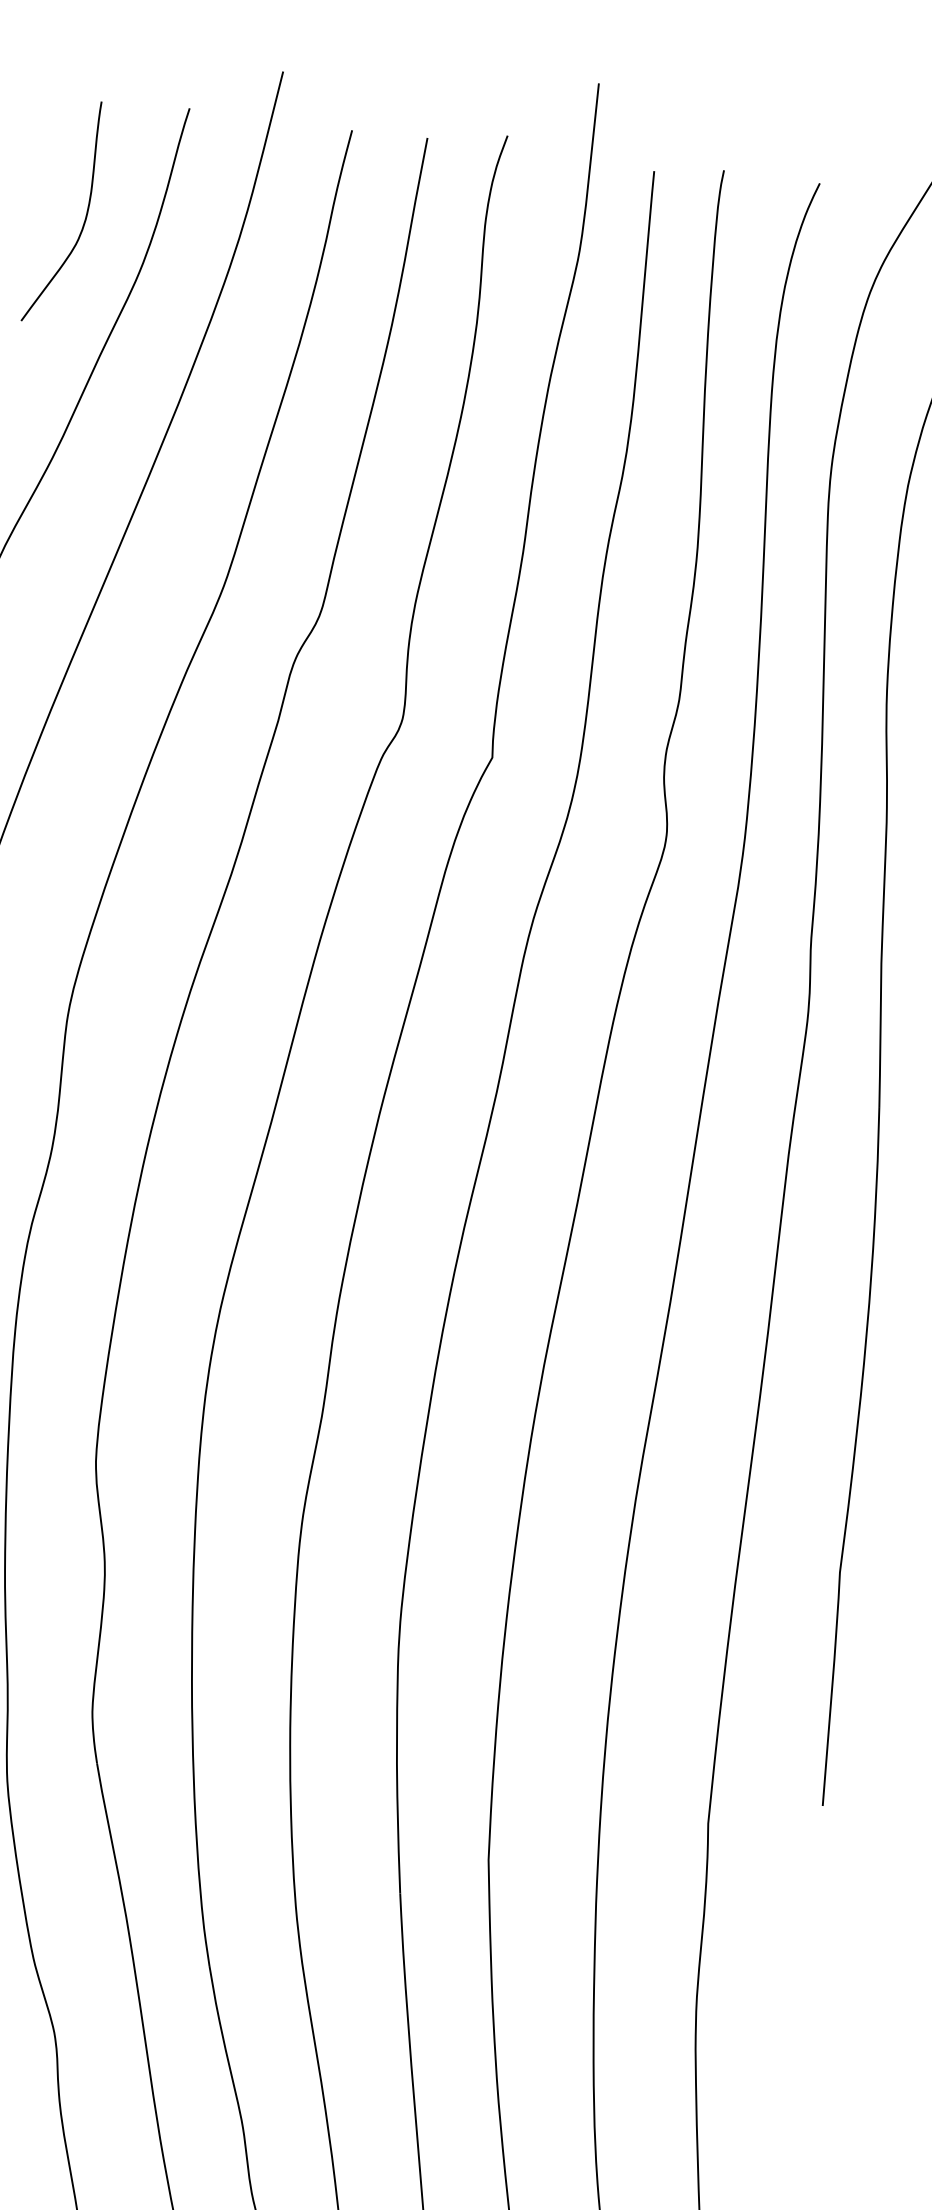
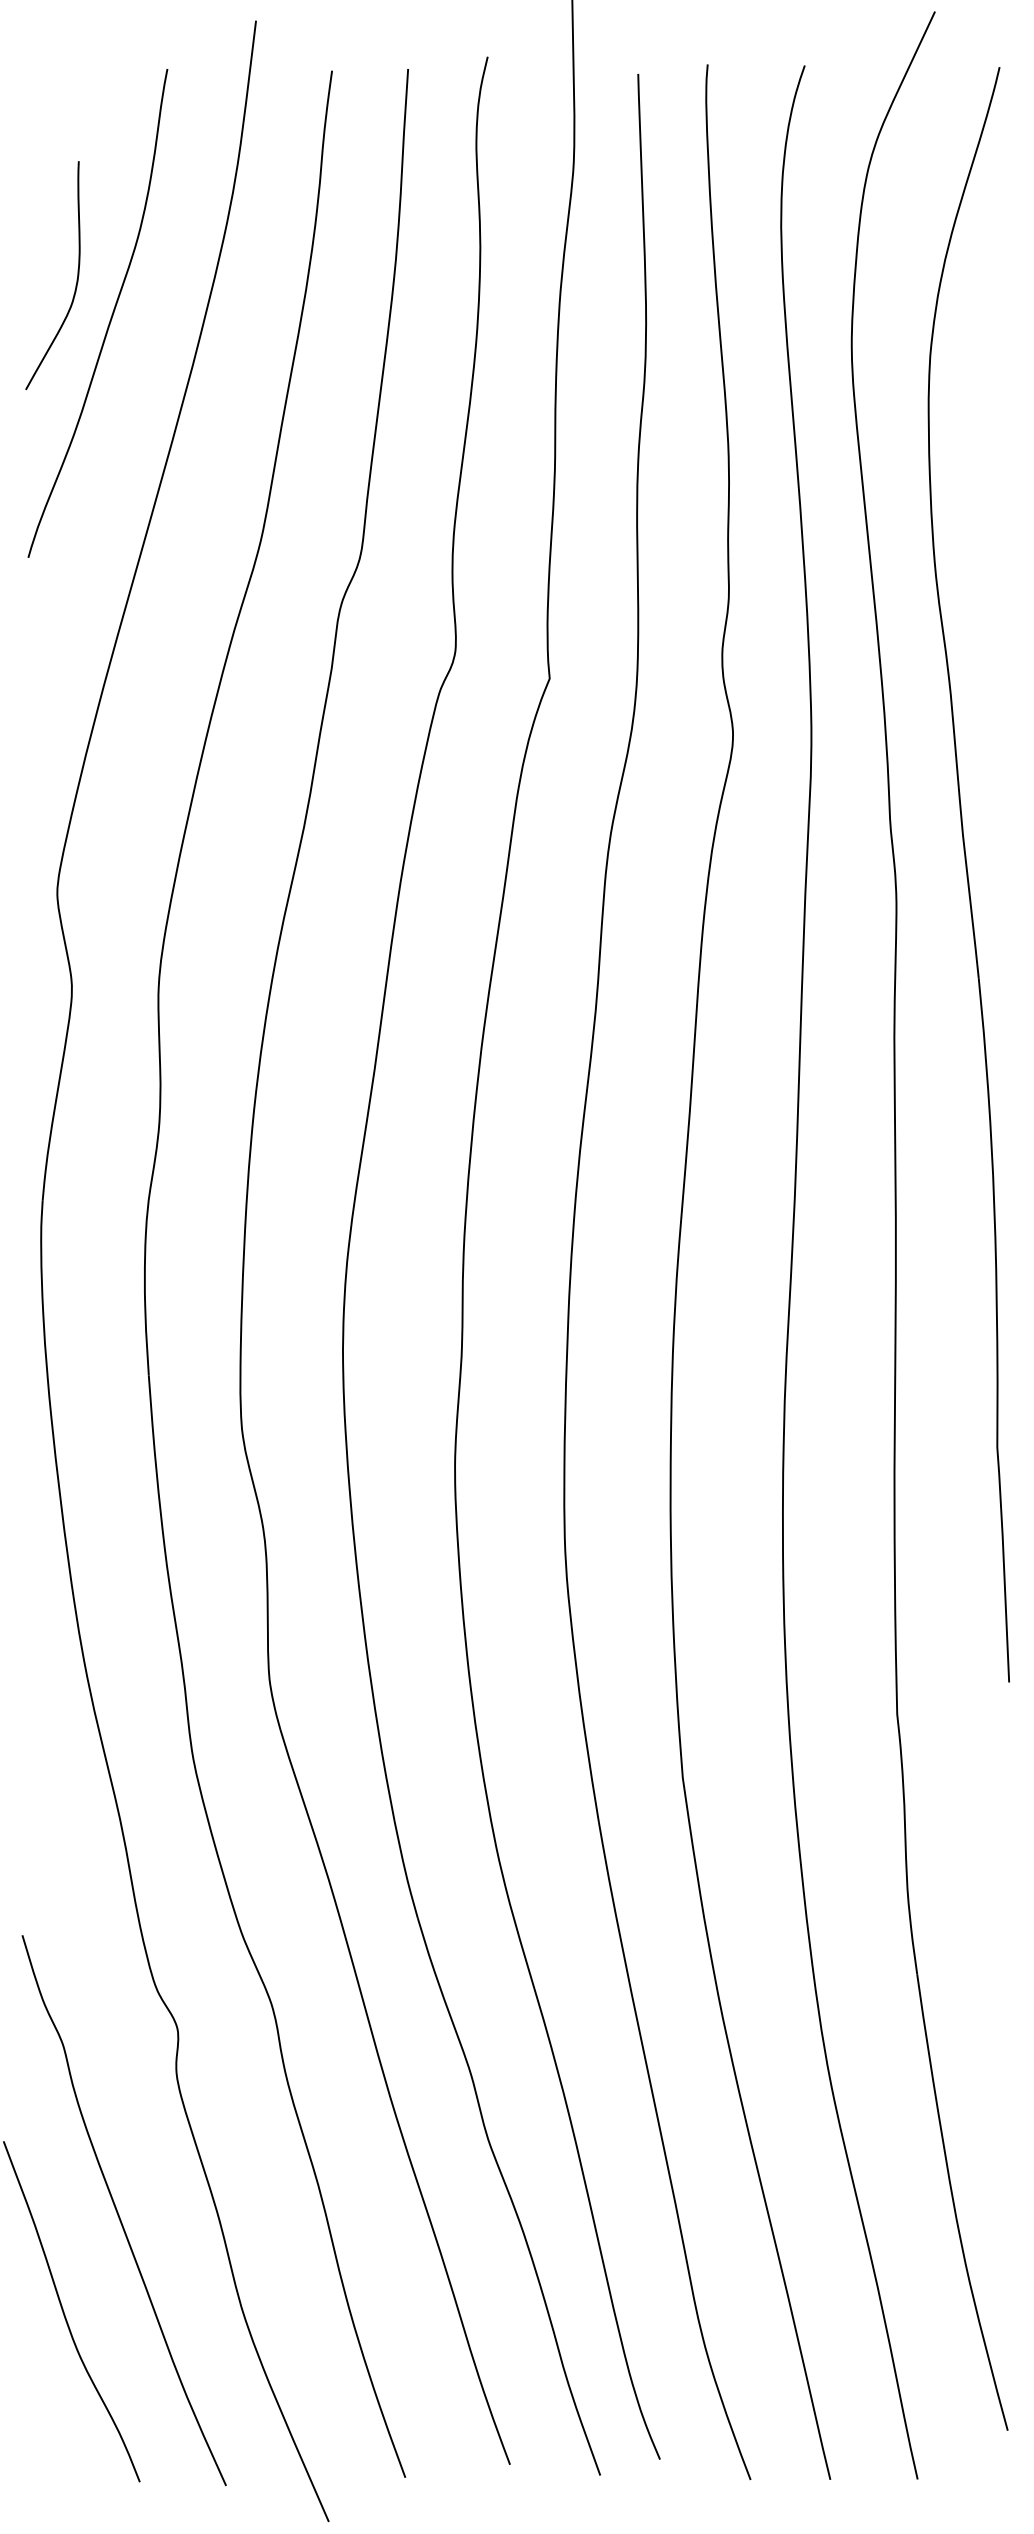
curve: (84, 218) -> (76, 279), moved

